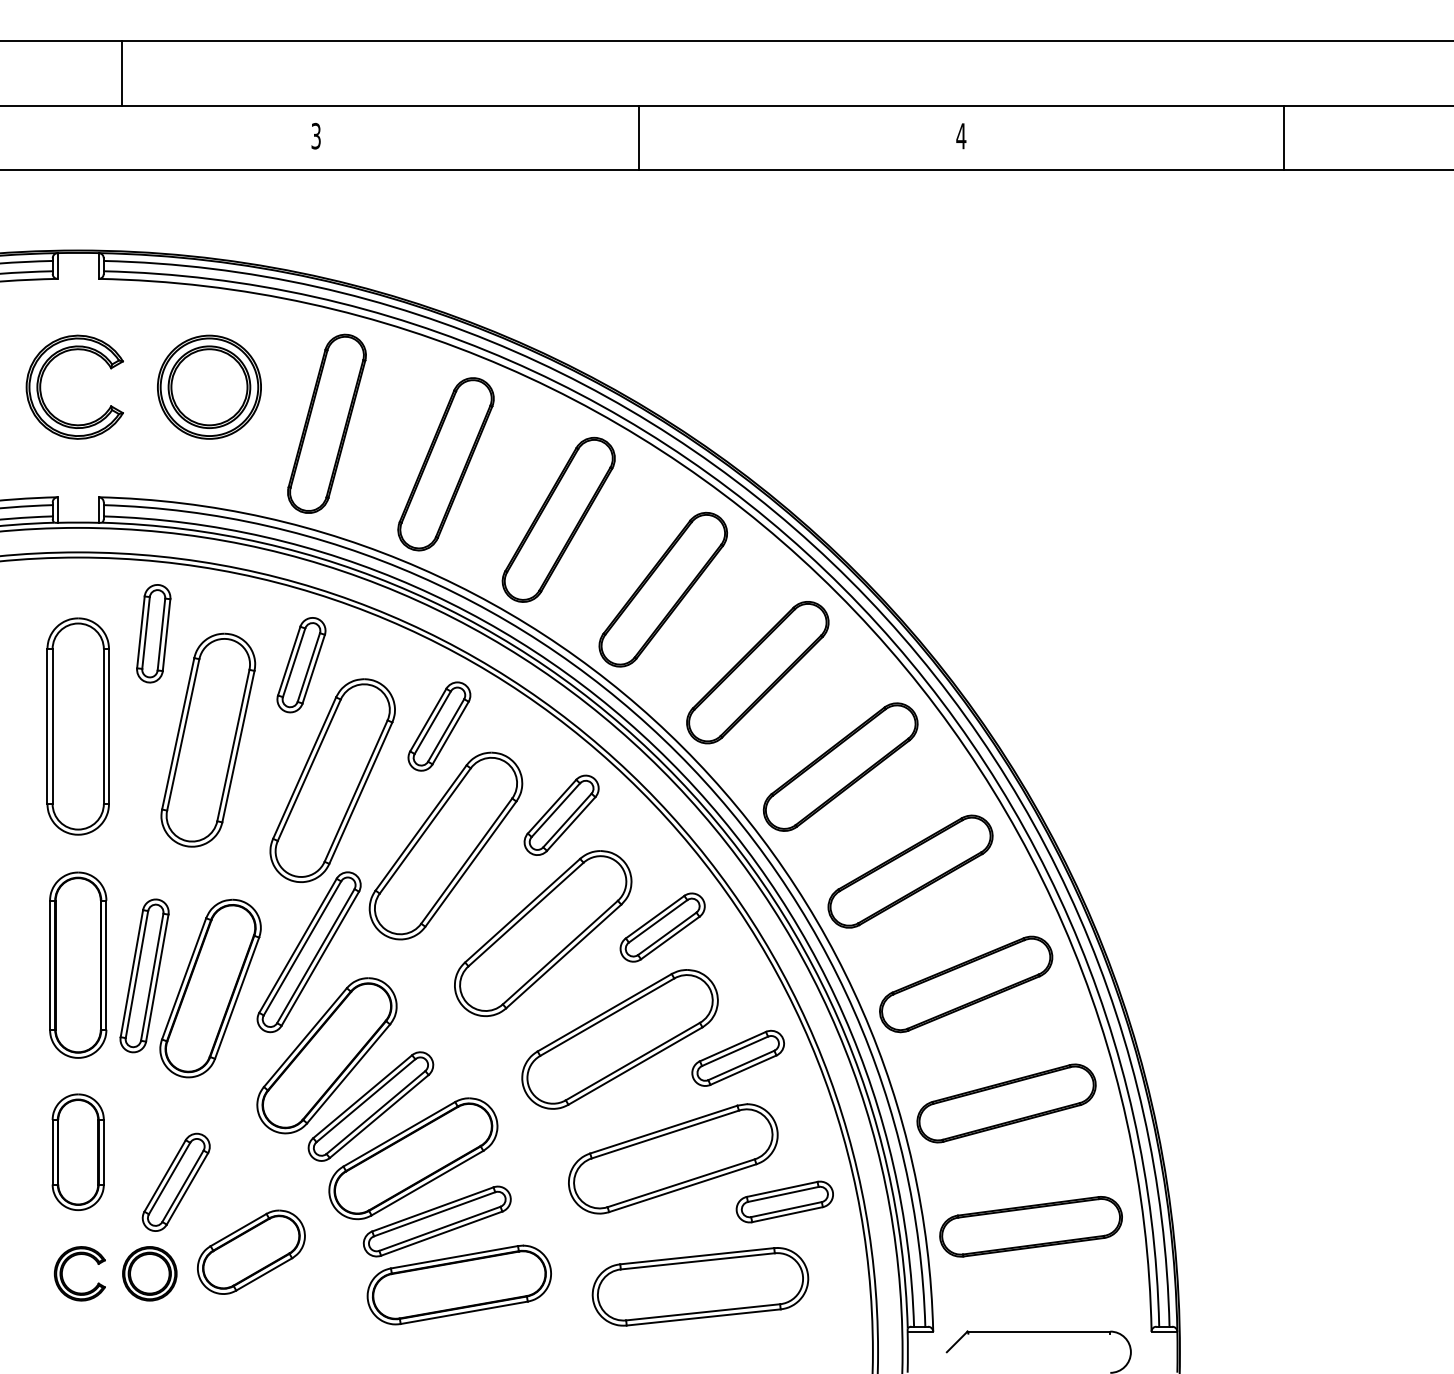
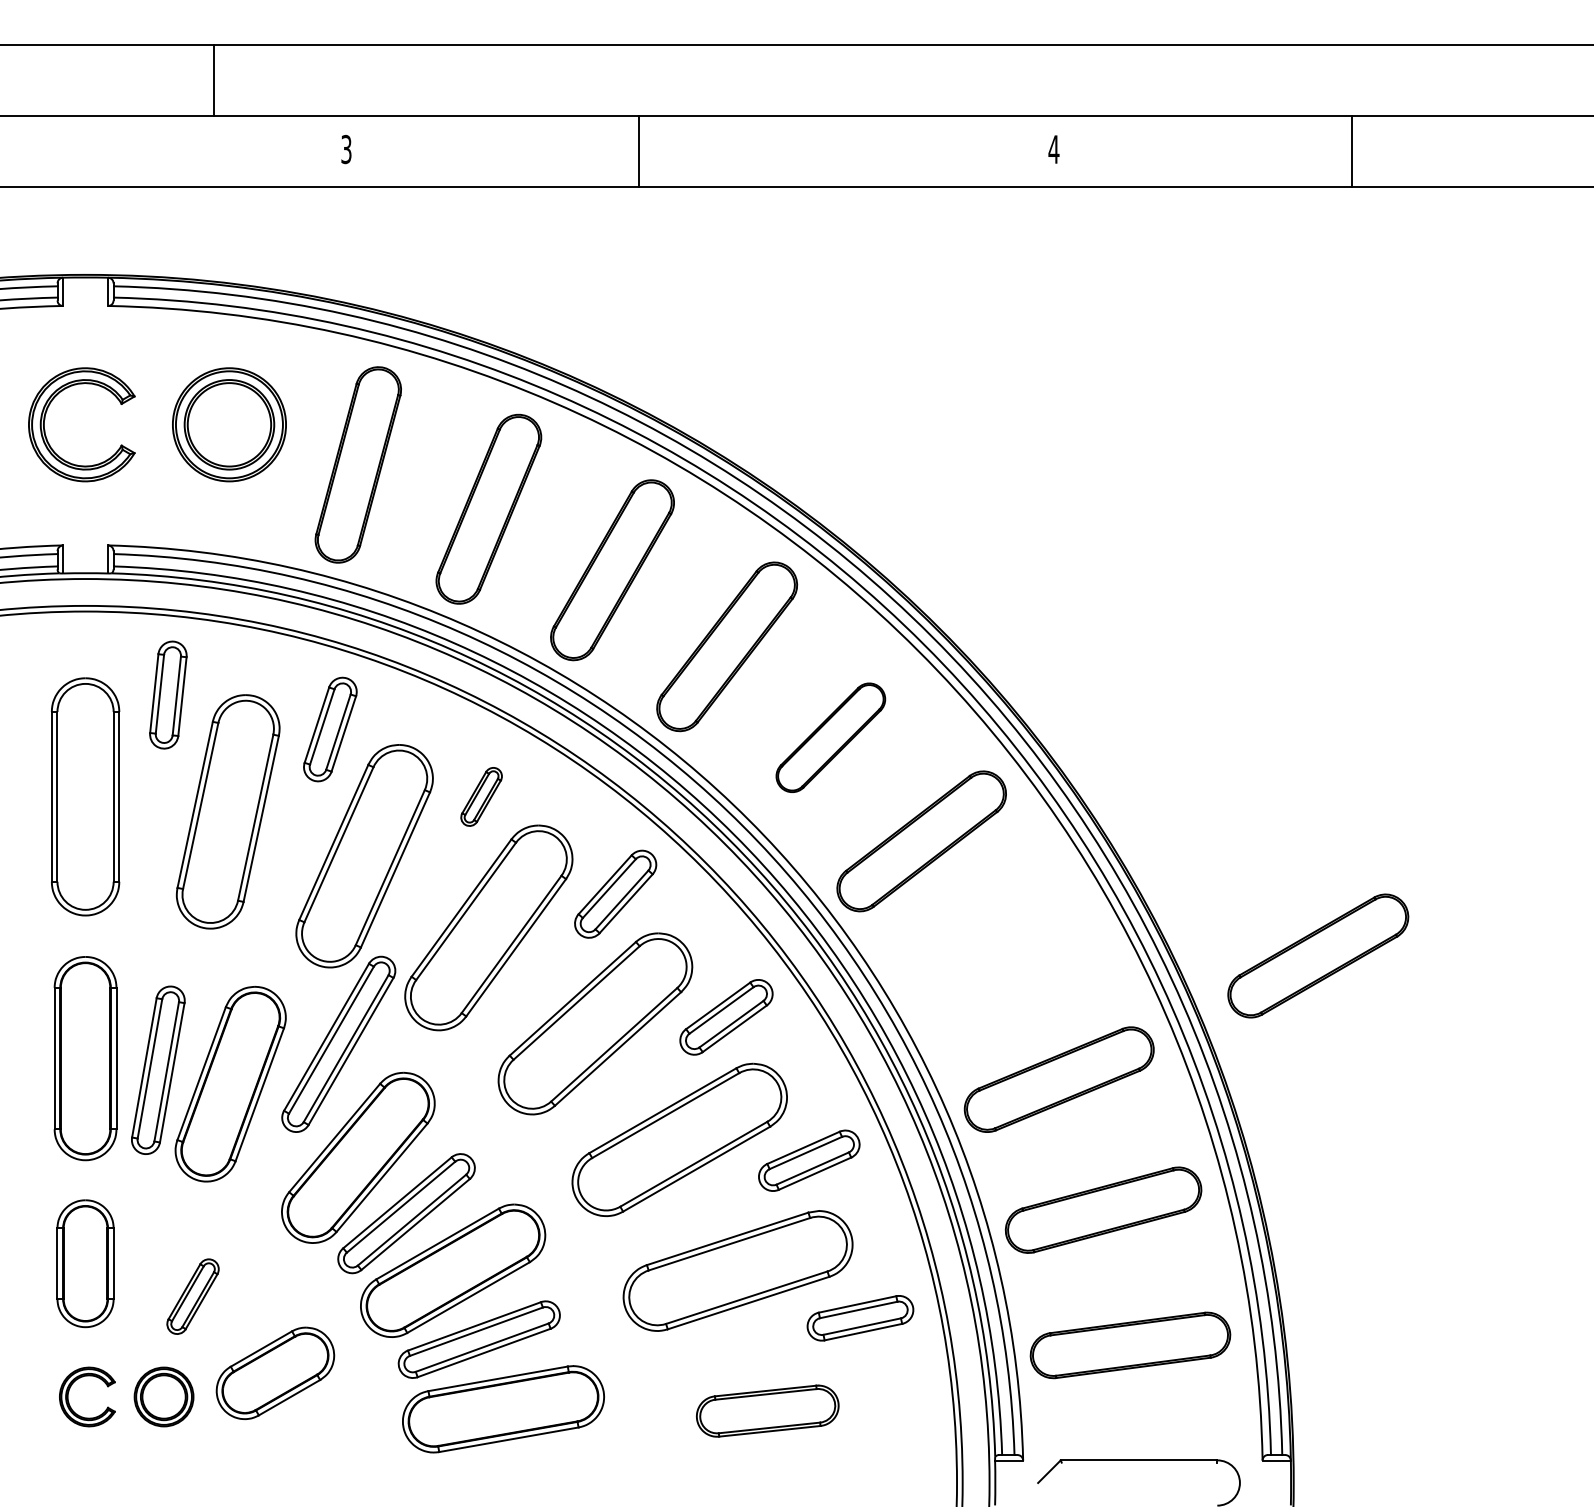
line: (122, 73) -> (214, 80), moved
line: (638, 138) -> (638, 151), moved
line: (1283, 138) -> (1352, 151), moved
part: (757, 672) -> (830, 737), size x0.7
part: (439, 726) -> (481, 796), size x0.6
part: (910, 871) -> (1318, 955), moved
part: (175, 1182) -> (192, 1296), size x0.7
part: (700, 1286) -> (767, 1410), size x0.6

